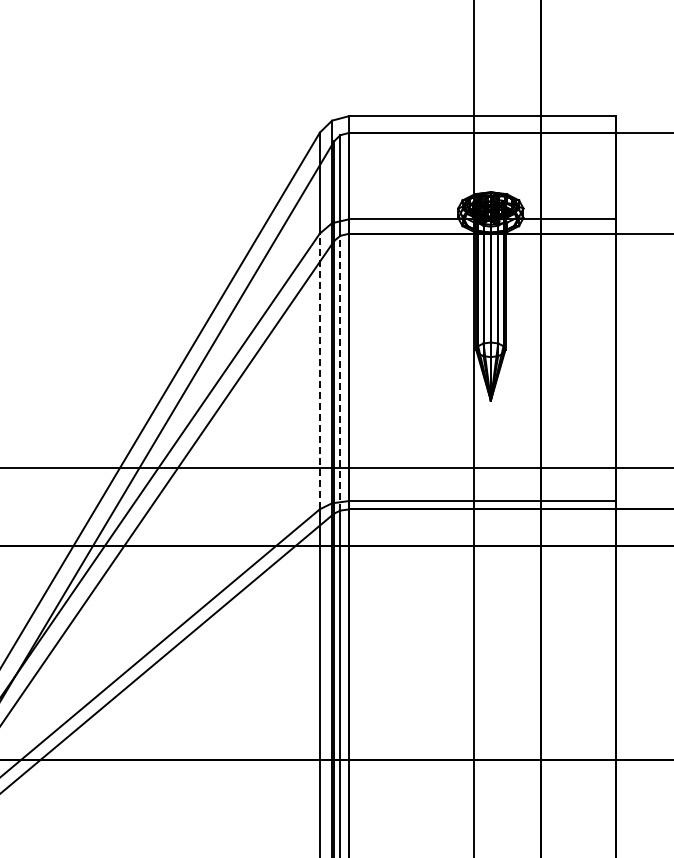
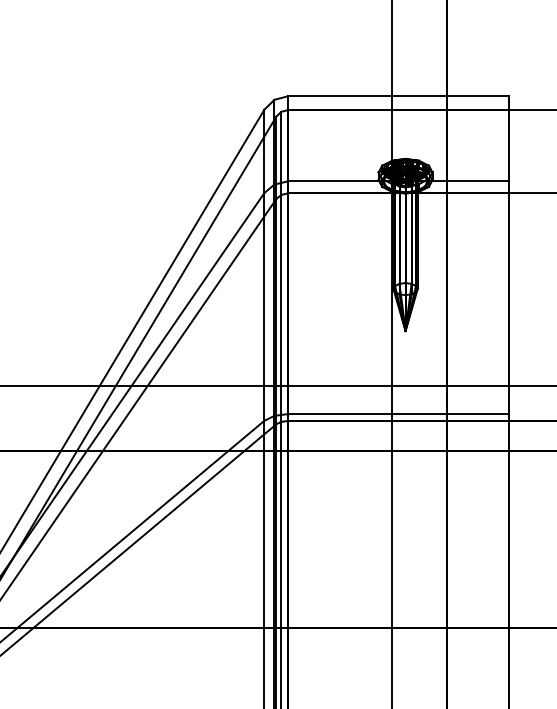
line: (319, 371) -> (264, 307), dashed -> solid
line: (340, 372) -> (281, 307), dashed -> solid

